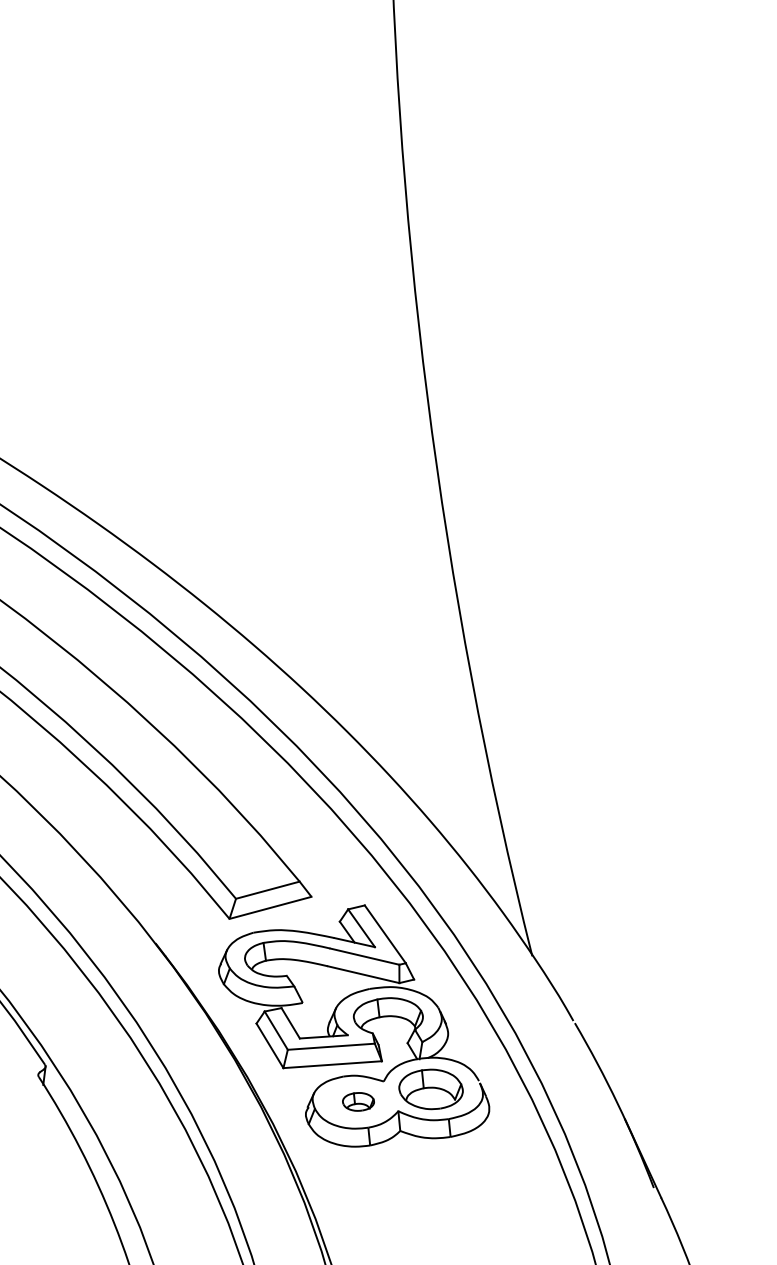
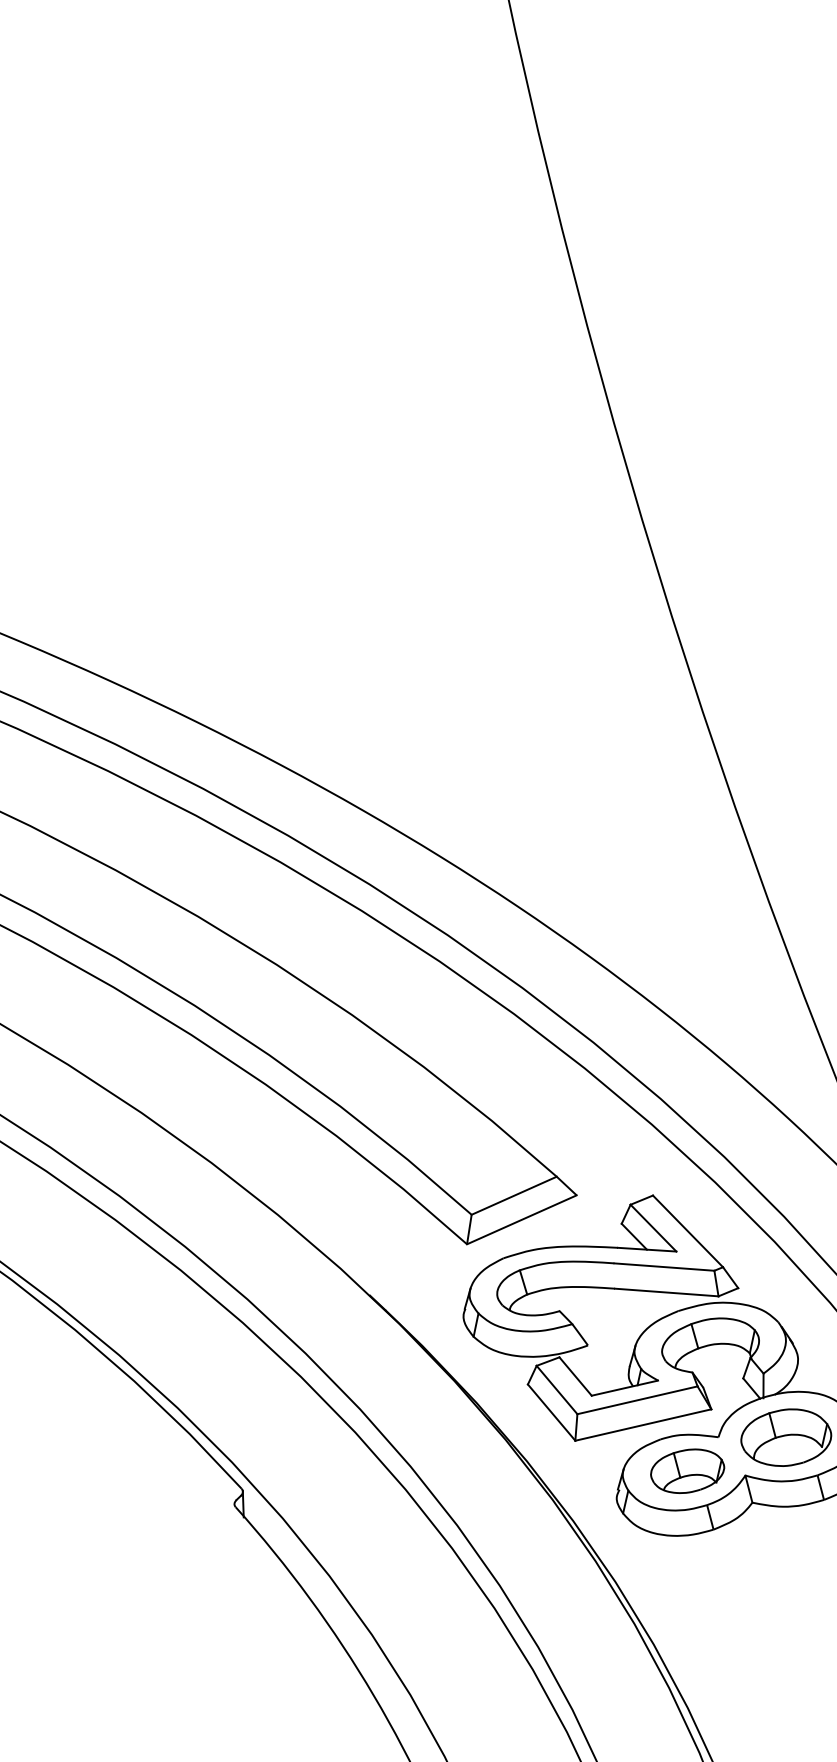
part: (358, 1101) -> (687, 1470), size x1.67

